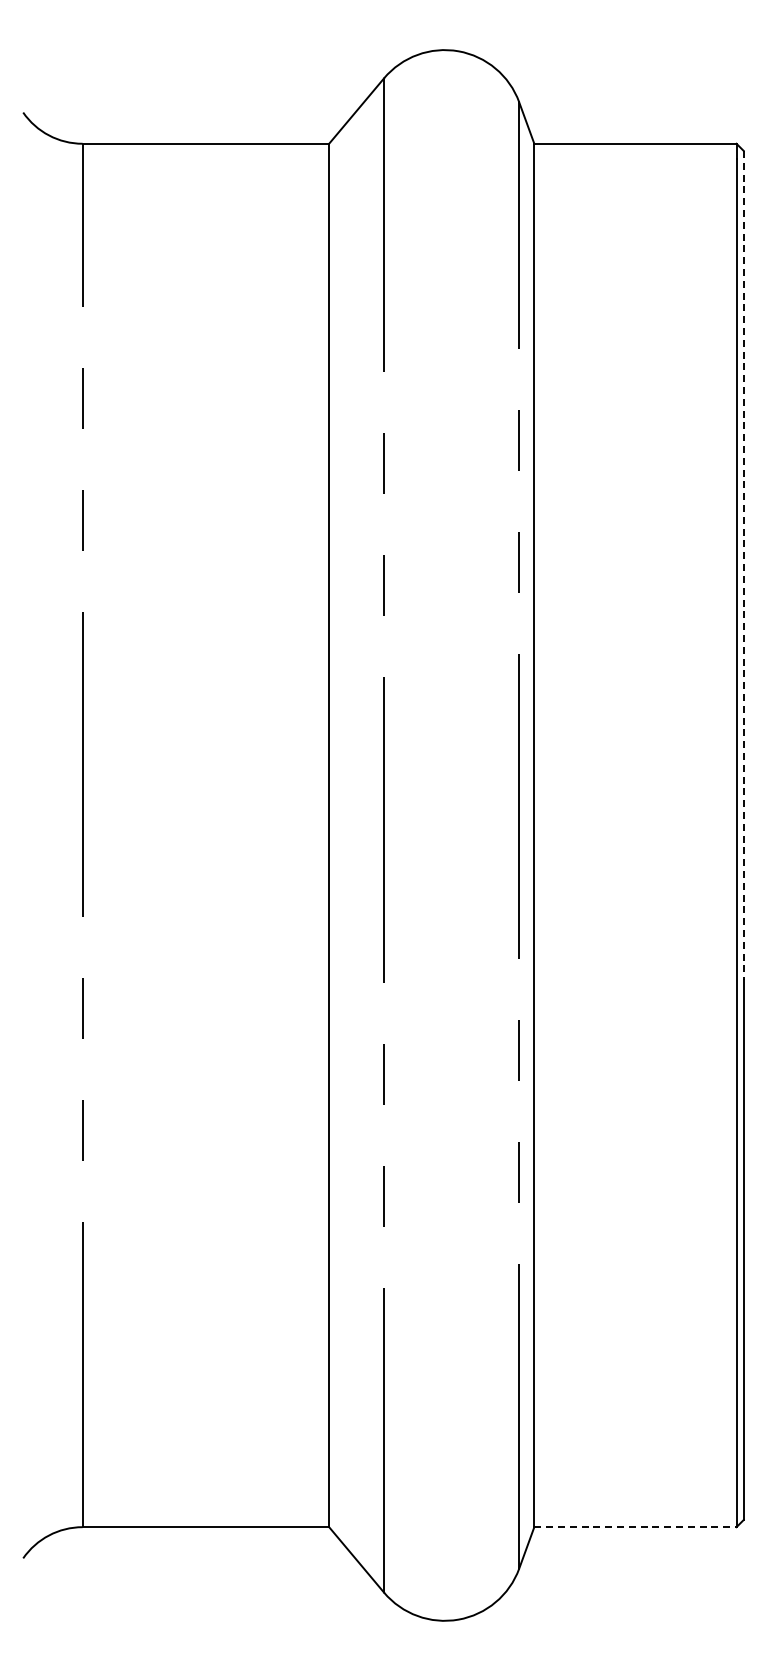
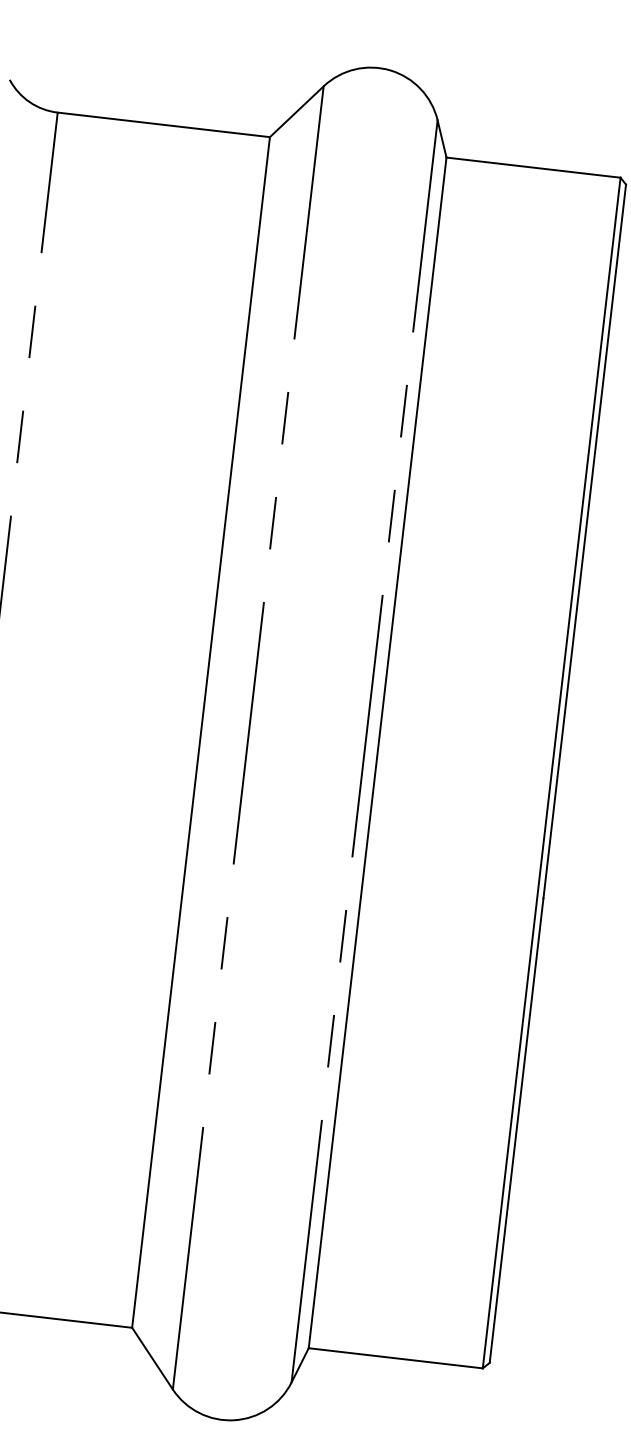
line: (743, 565) -> (584, 541), dashed -> solid
line: (635, 1527) -> (395, 1358), dashed -> solid

